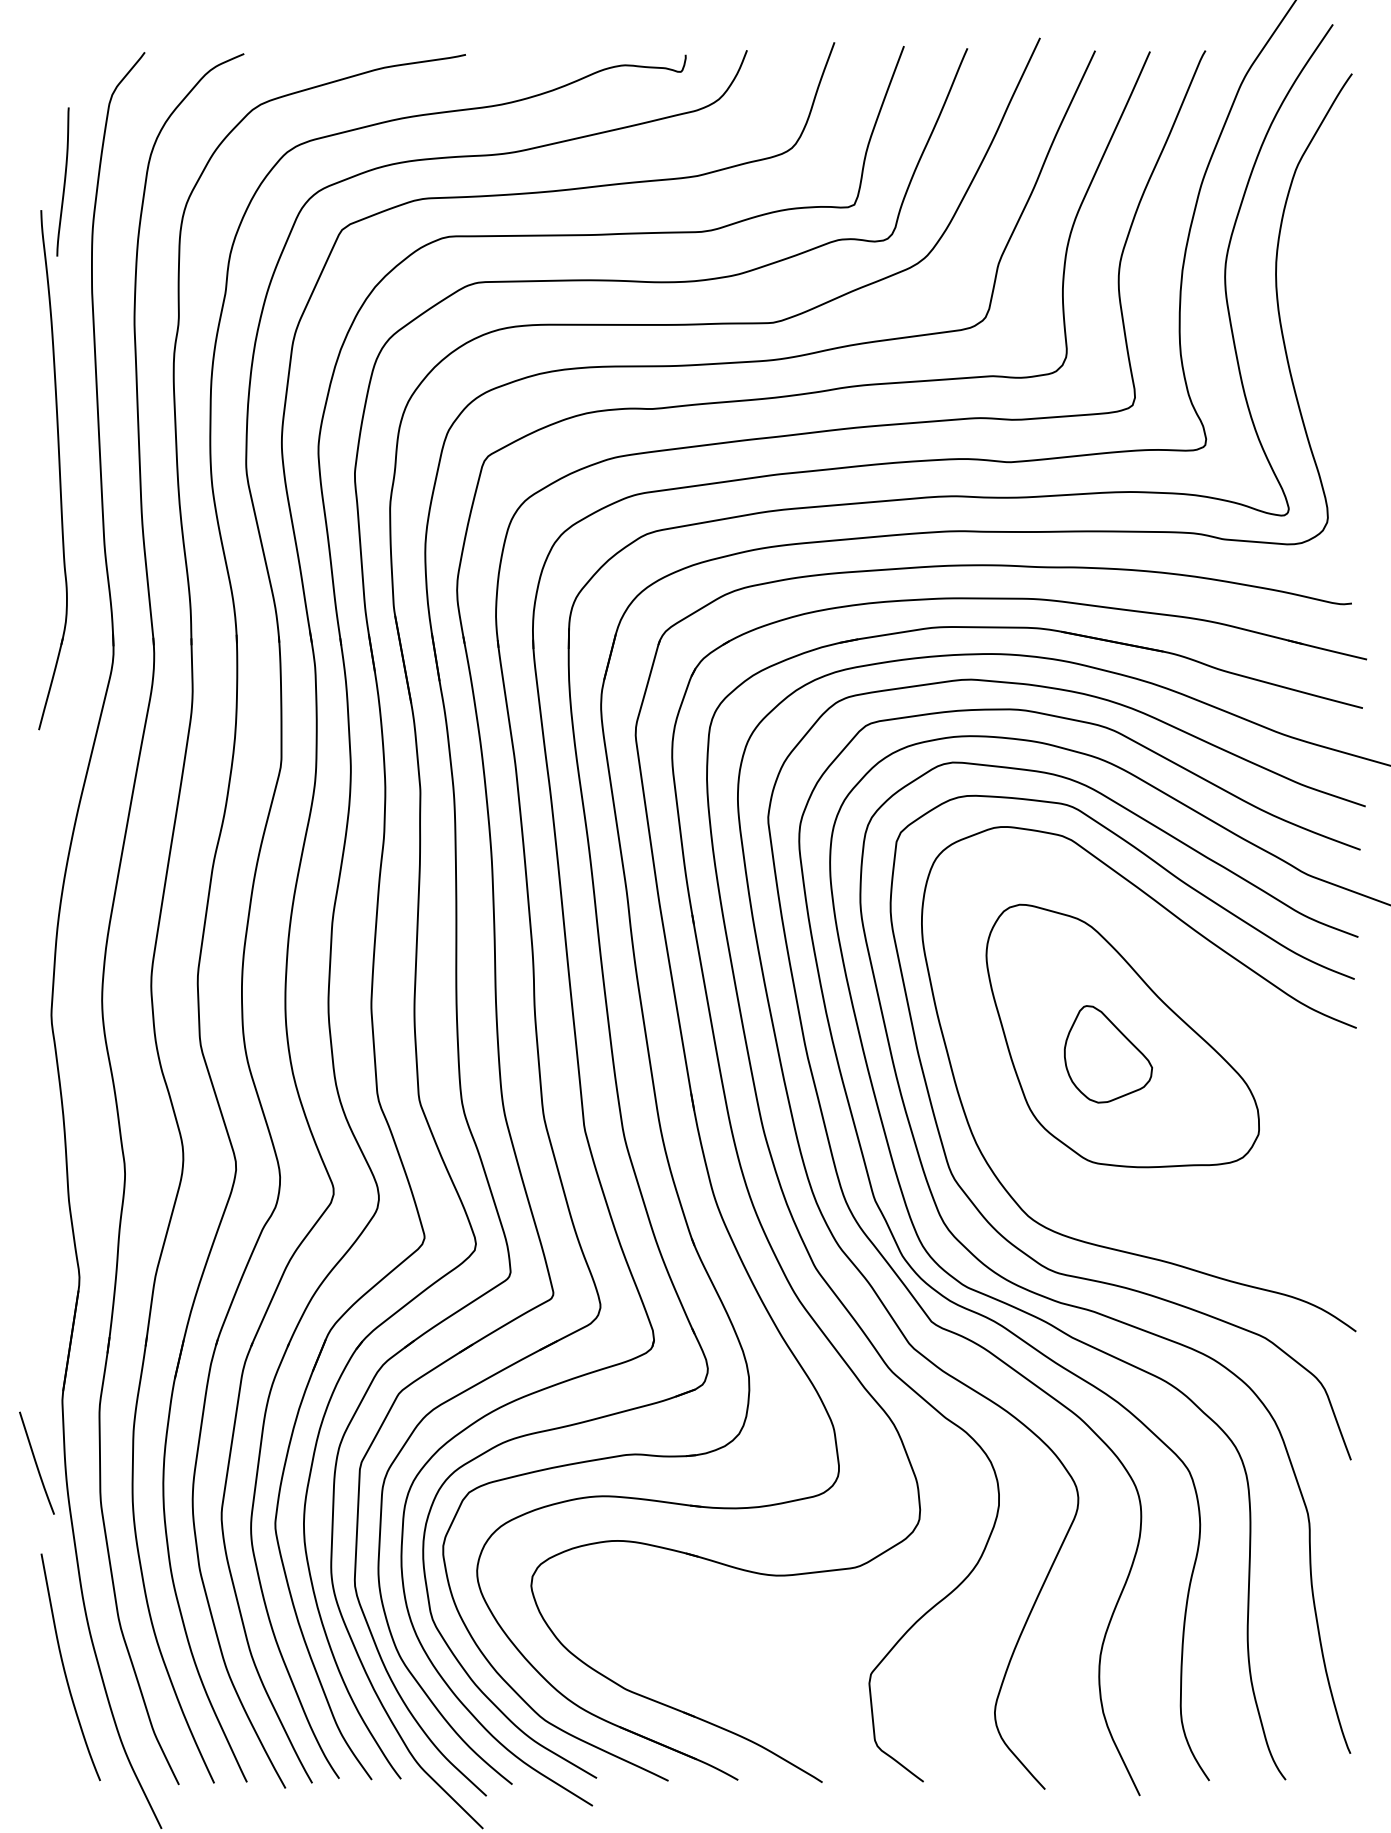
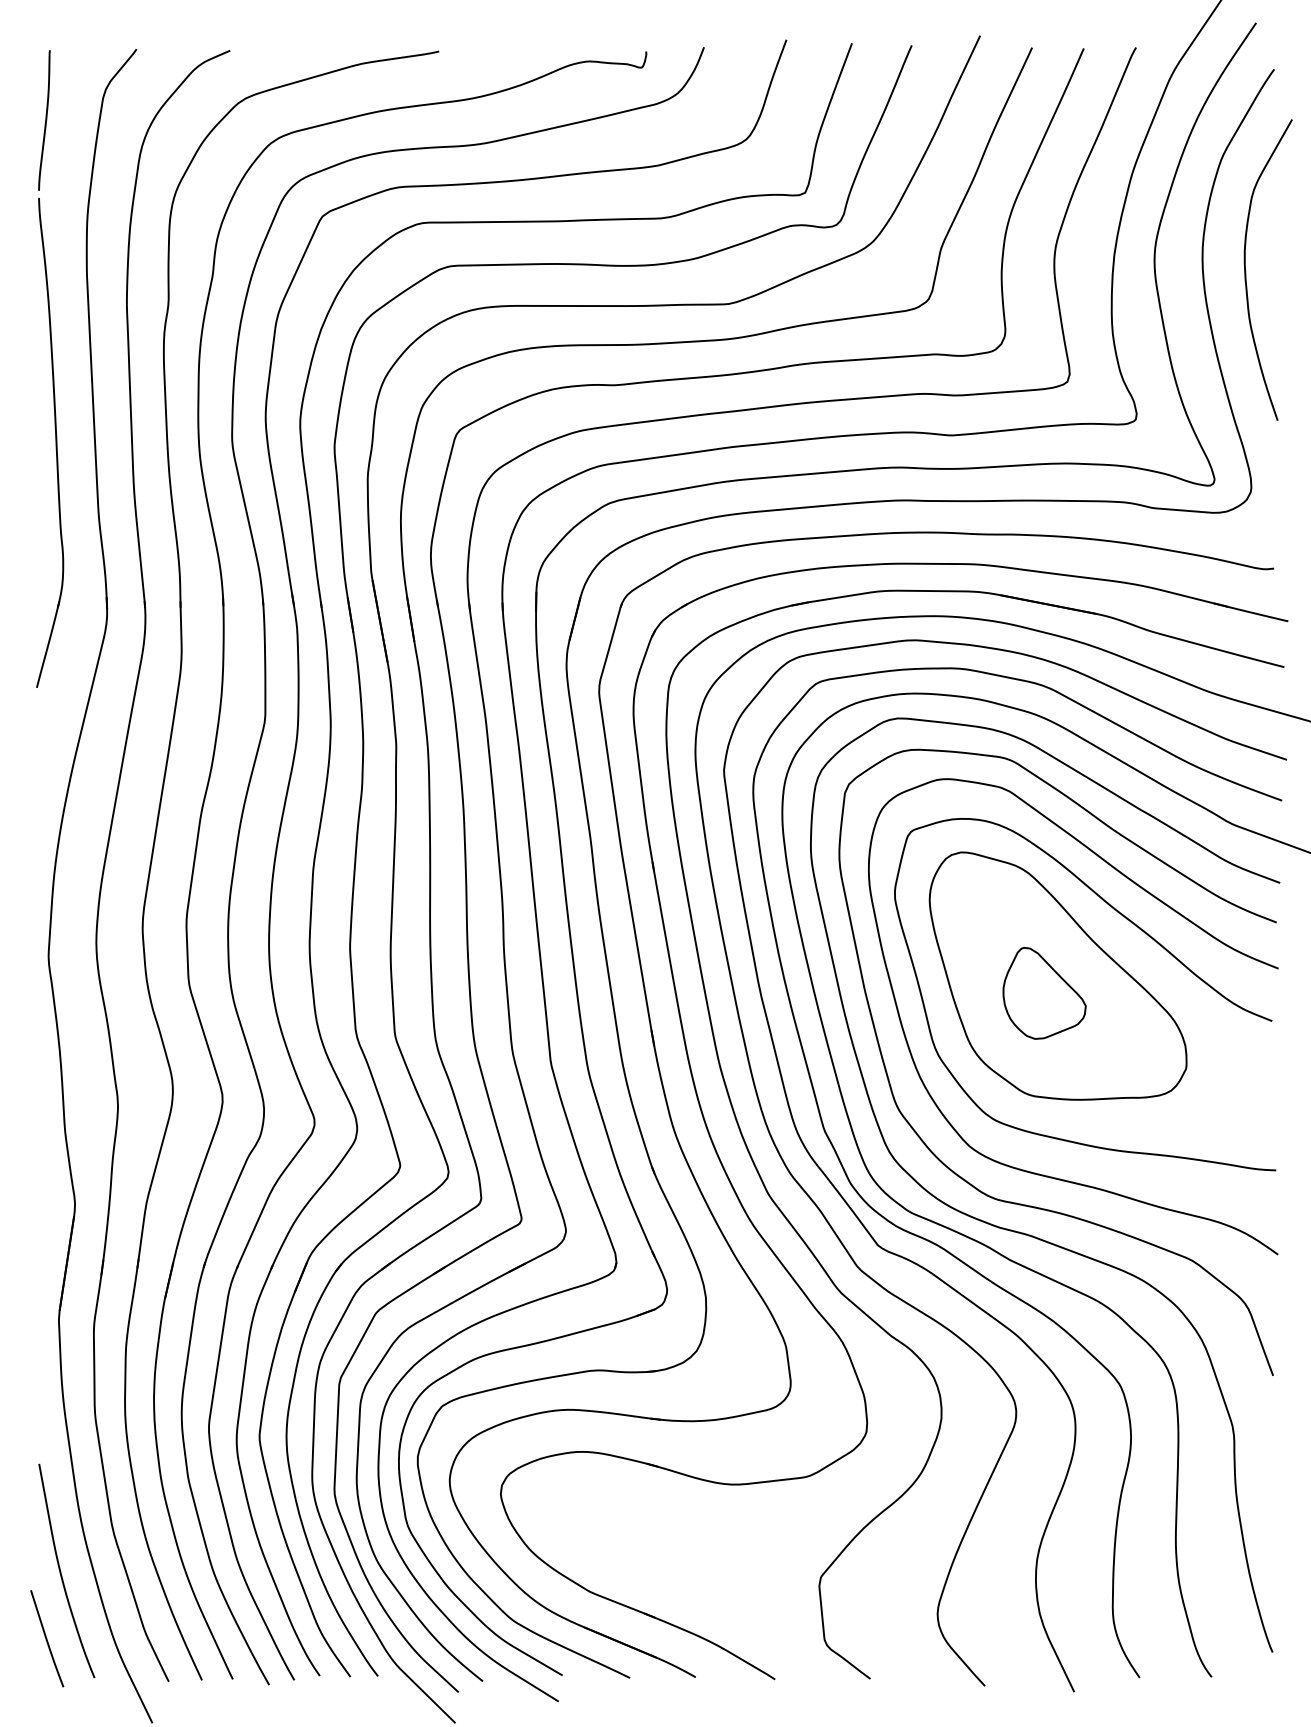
curve: (63, 182) -> (44, 120), moved
curve: (1322, 286) -> (1246, 269), added
curve: (1206, 984) -> (1137, 927), added
curve: (36, 1462) -> (46, 1638), moved

